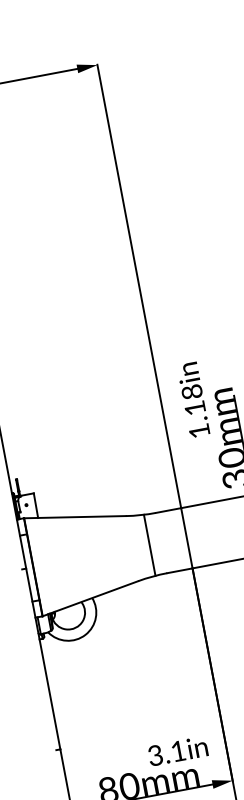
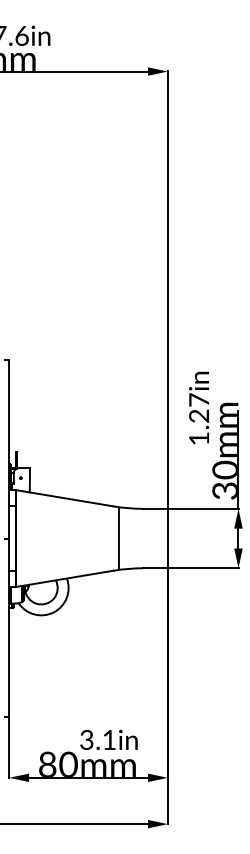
text: (193, 399) -> (199, 407), 1.18in -> 1.27in
line: (150, 545) -> (119, 538), moved
text: (177, 750) -> (108, 739), moved

